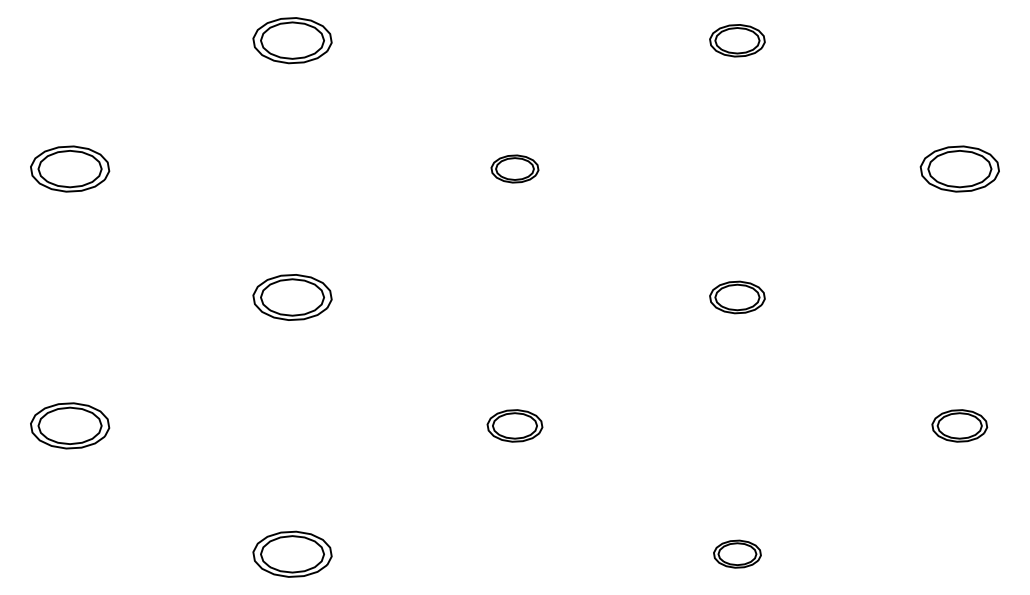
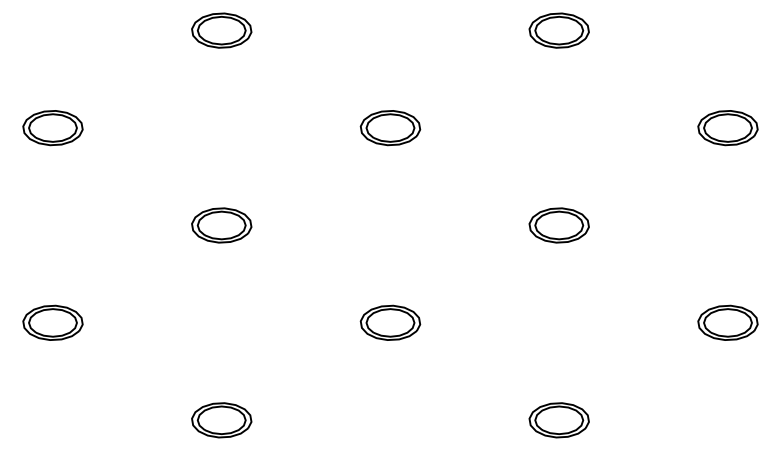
part: (737, 40) -> (559, 30), size x1.43
part: (514, 168) -> (390, 127), size x1.67
part: (737, 297) -> (559, 225), size x1.43
part: (514, 425) -> (390, 322), size x1.43
part: (959, 425) -> (727, 322), size x1.43
part: (737, 553) -> (559, 419), size x1.67

